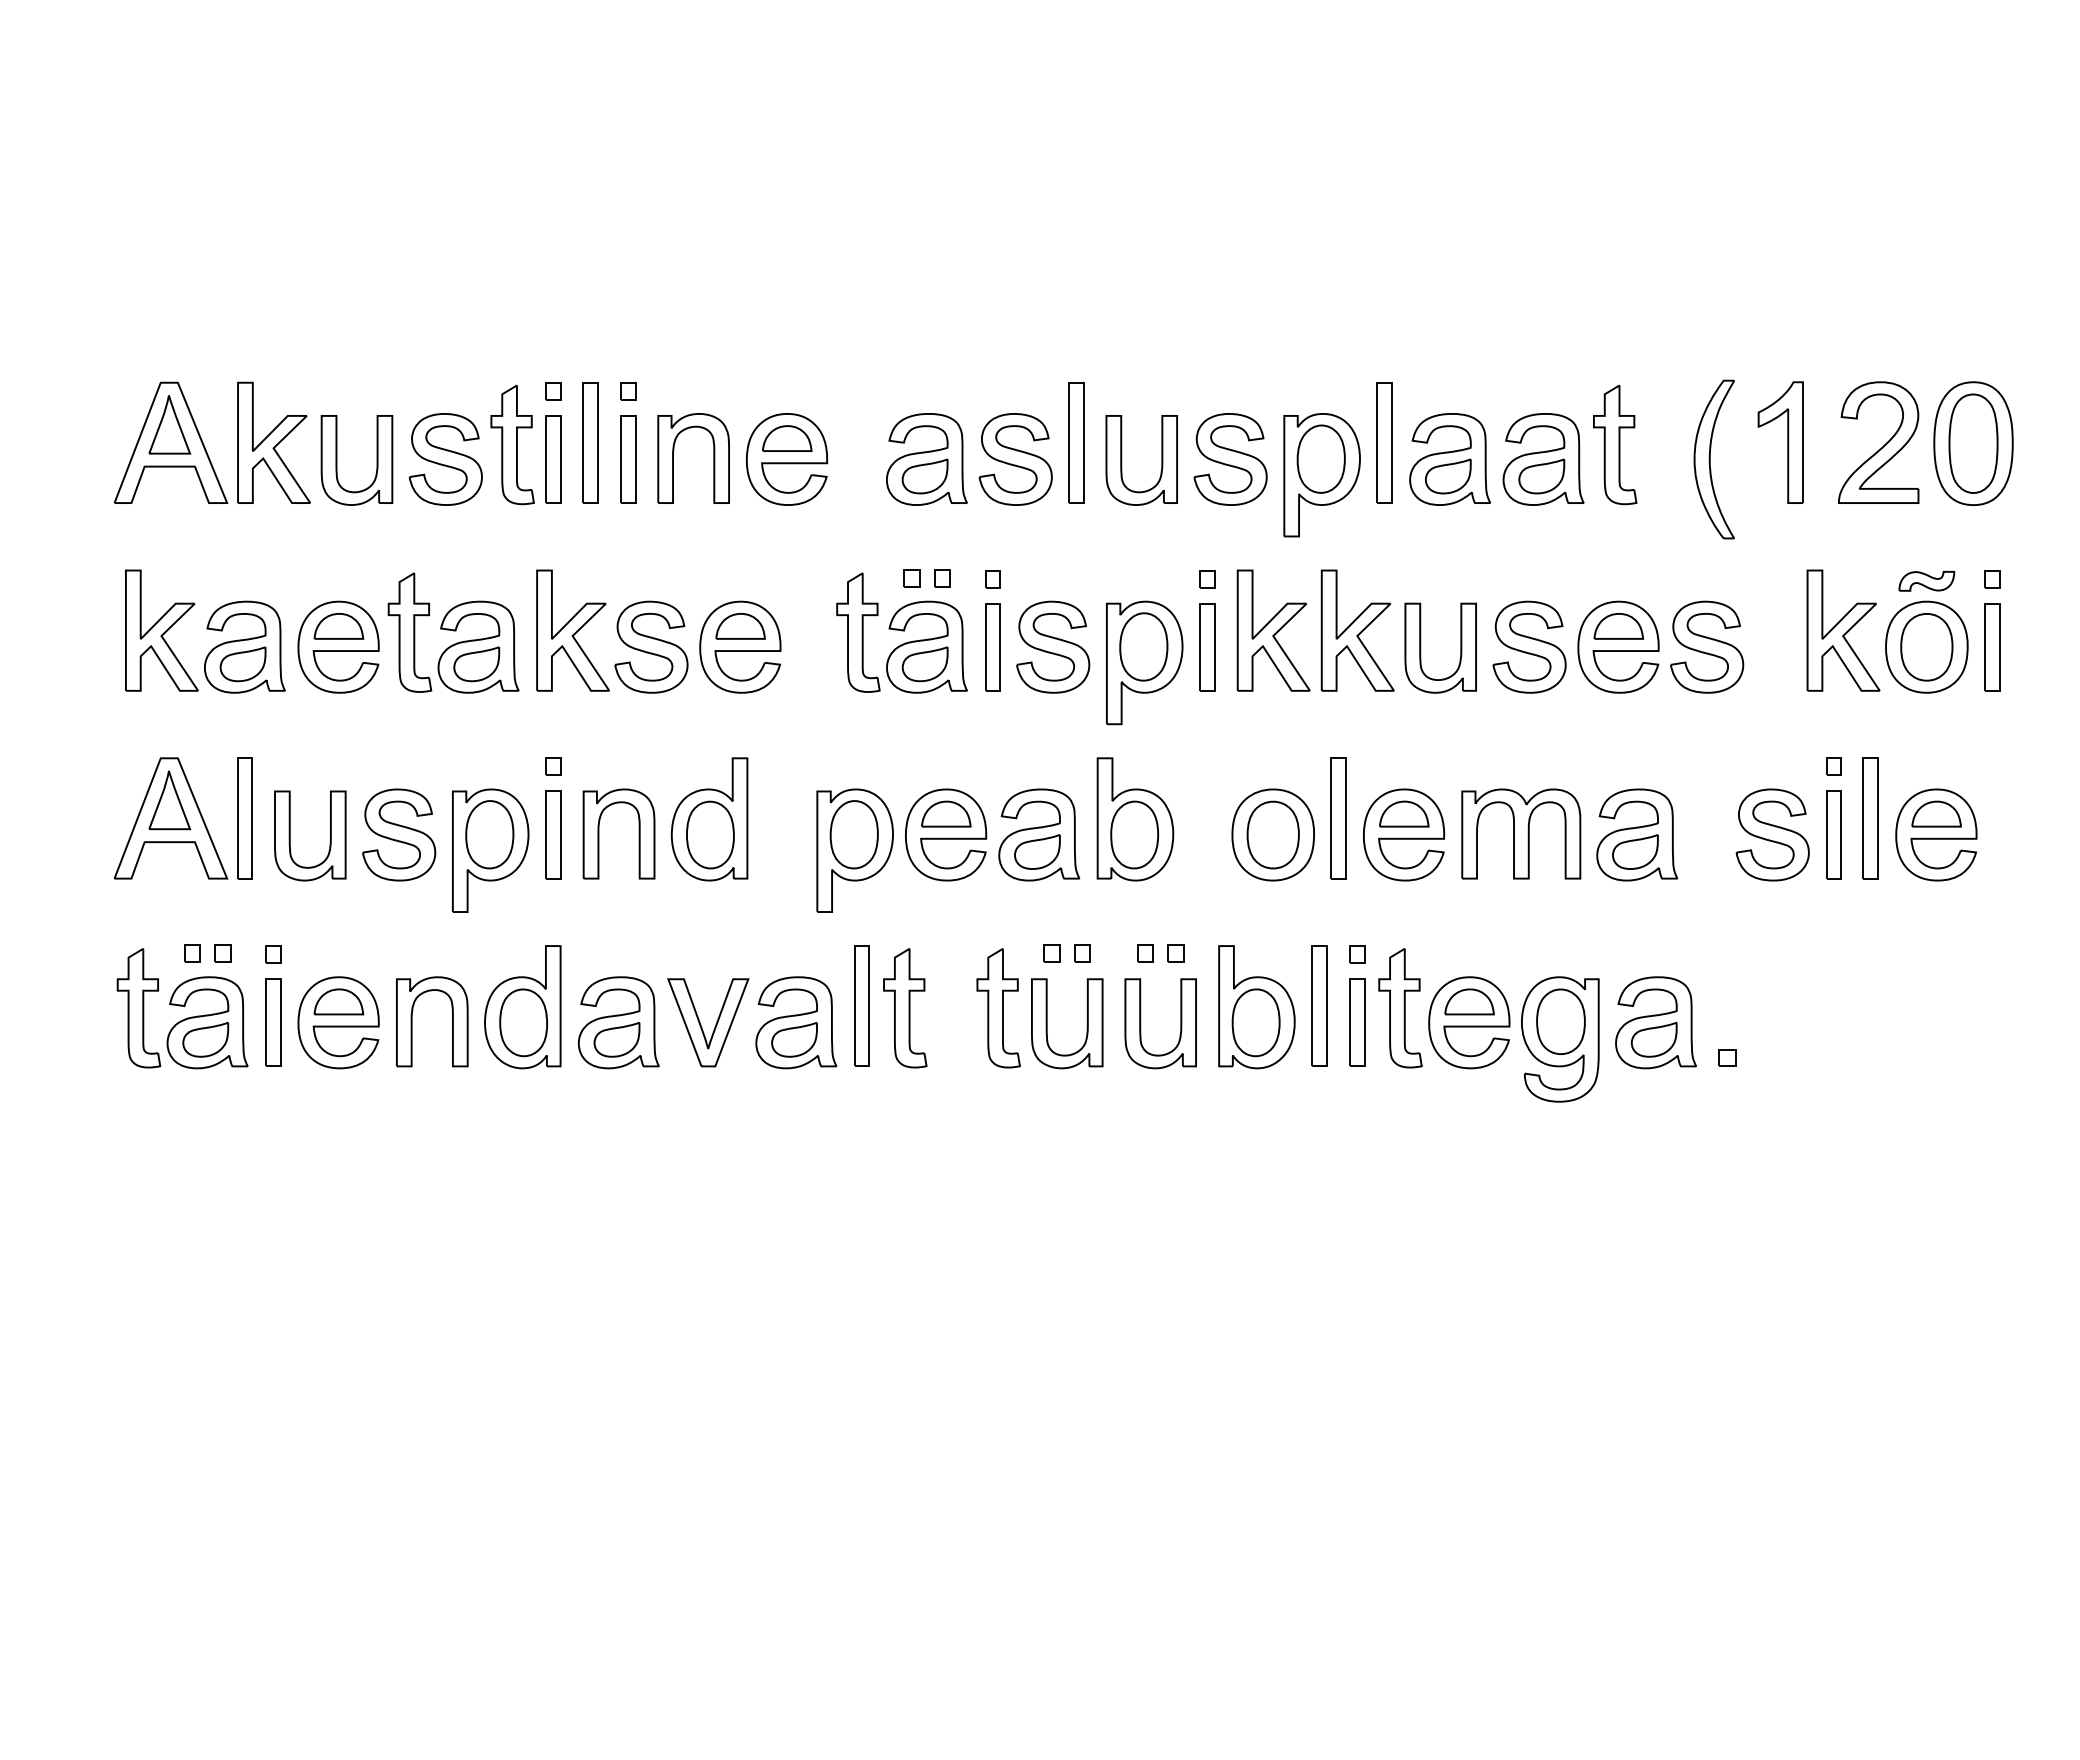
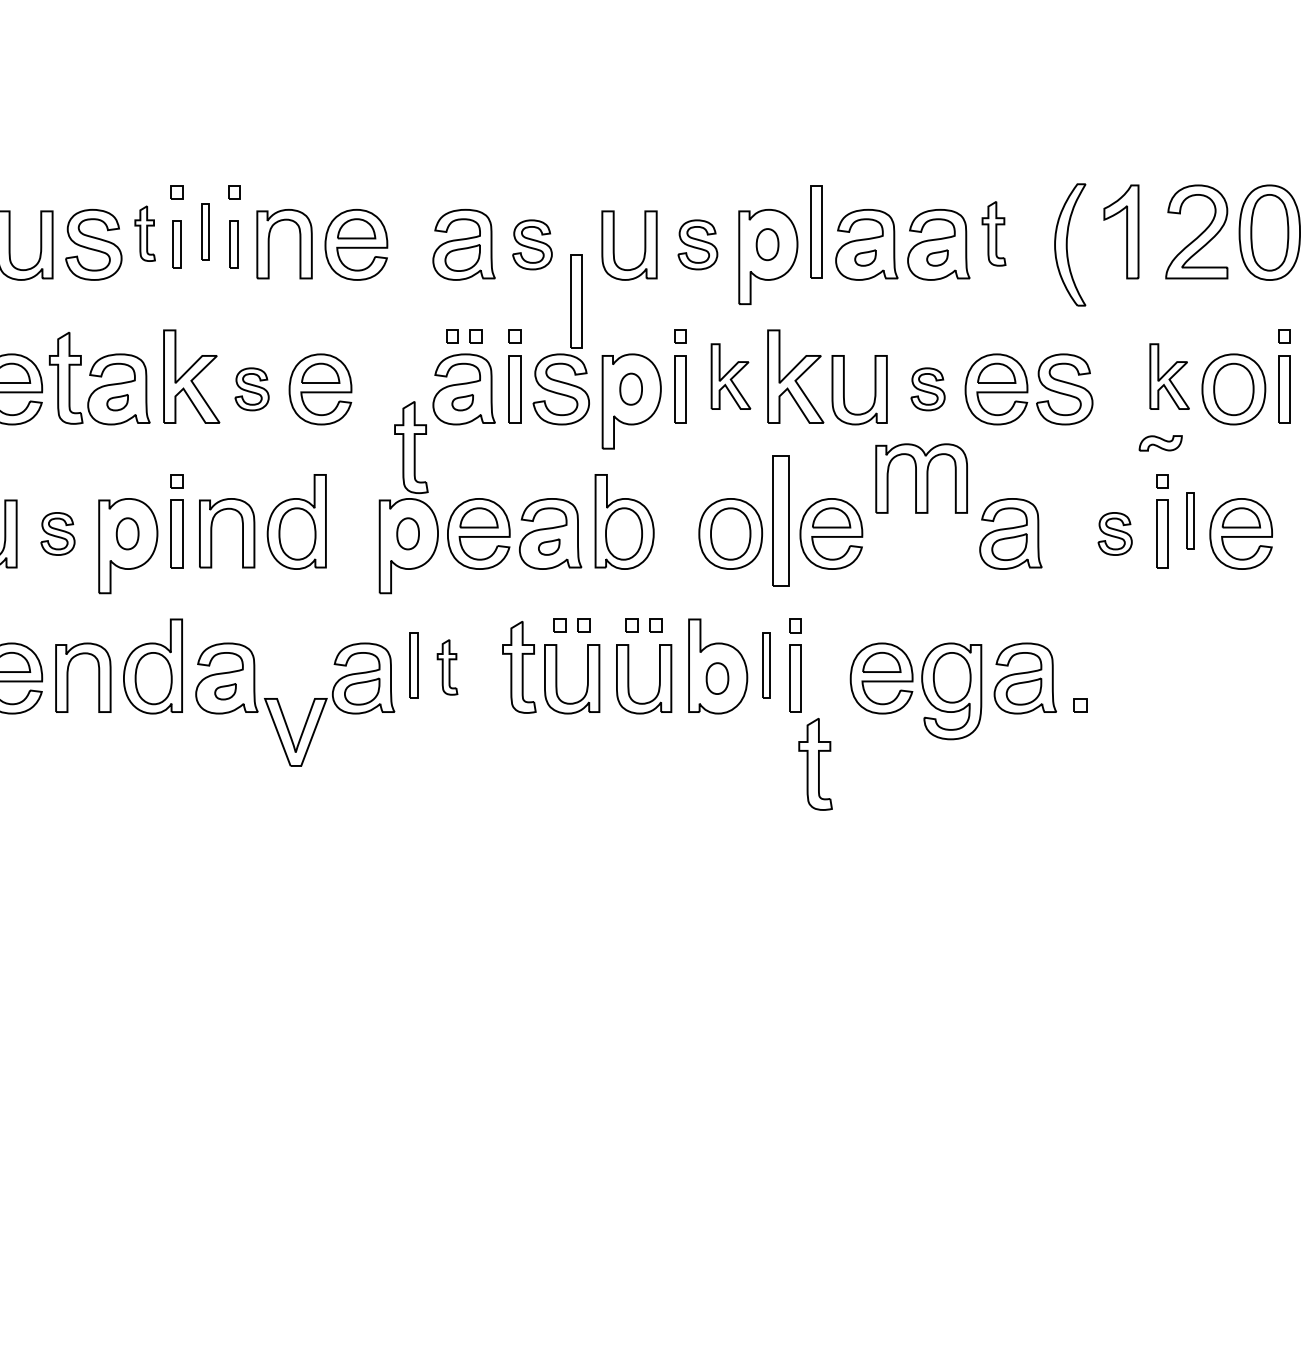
part: (590, 442) -> (205, 231), size x0.6
part: (1076, 442) -> (576, 301), moved
part: (512, 444) -> (145, 233), size x0.6
part: (1615, 445) -> (994, 234), size x0.7
part: (1320, 458) -> (767, 244), size x0.6
part: (553, 459) -> (176, 244), size x0.7
part: (628, 459) -> (234, 244), size x0.7
part: (1015, 459) -> (532, 244), size x0.7
part: (1230, 459) -> (697, 244), size x0.7
part: (1448, 476) -> (865, 257), size x0.6
part: (1541, 476) -> (937, 257), size x0.6
part: (1926, 581) -> (1160, 443), moved
part: (1273, 630) -> (730, 376), size x0.7
part: (1843, 630) -> (1169, 376), size x0.7
part: (858, 632) -> (411, 447), moved
part: (651, 646) -> (252, 388), size x0.6
part: (1143, 646) -> (630, 388), size x0.6
part: (1529, 646) -> (927, 388), size x0.6
part: (476, 664) -> (117, 402), size x0.6
part: (924, 664) -> (462, 402), size x0.6
part: (1338, 818) -> (780, 521), size x1.4
part: (1870, 818) -> (1190, 521), size x0.6
part: (1521, 833) -> (921, 478), moved
part: (399, 834) -> (58, 533), size x0.6
part: (489, 834) -> (127, 533), size x0.6
part: (853, 834) -> (407, 533), size x0.6
part: (1772, 834) -> (1115, 533), size x0.6
part: (1037, 851) -> (549, 546), size x0.6
part: (861, 1005) -> (413, 665), size x0.7
part: (1319, 1005) -> (766, 665), size x0.7
part: (905, 1008) -> (447, 667), size x0.6
part: (1400, 1008) -> (815, 764), moved
part: (1255, 1022) -> (717, 678), size x0.6
part: (714, 1026) -> (300, 735), moved
part: (616, 1039) -> (225, 691), size x0.6

